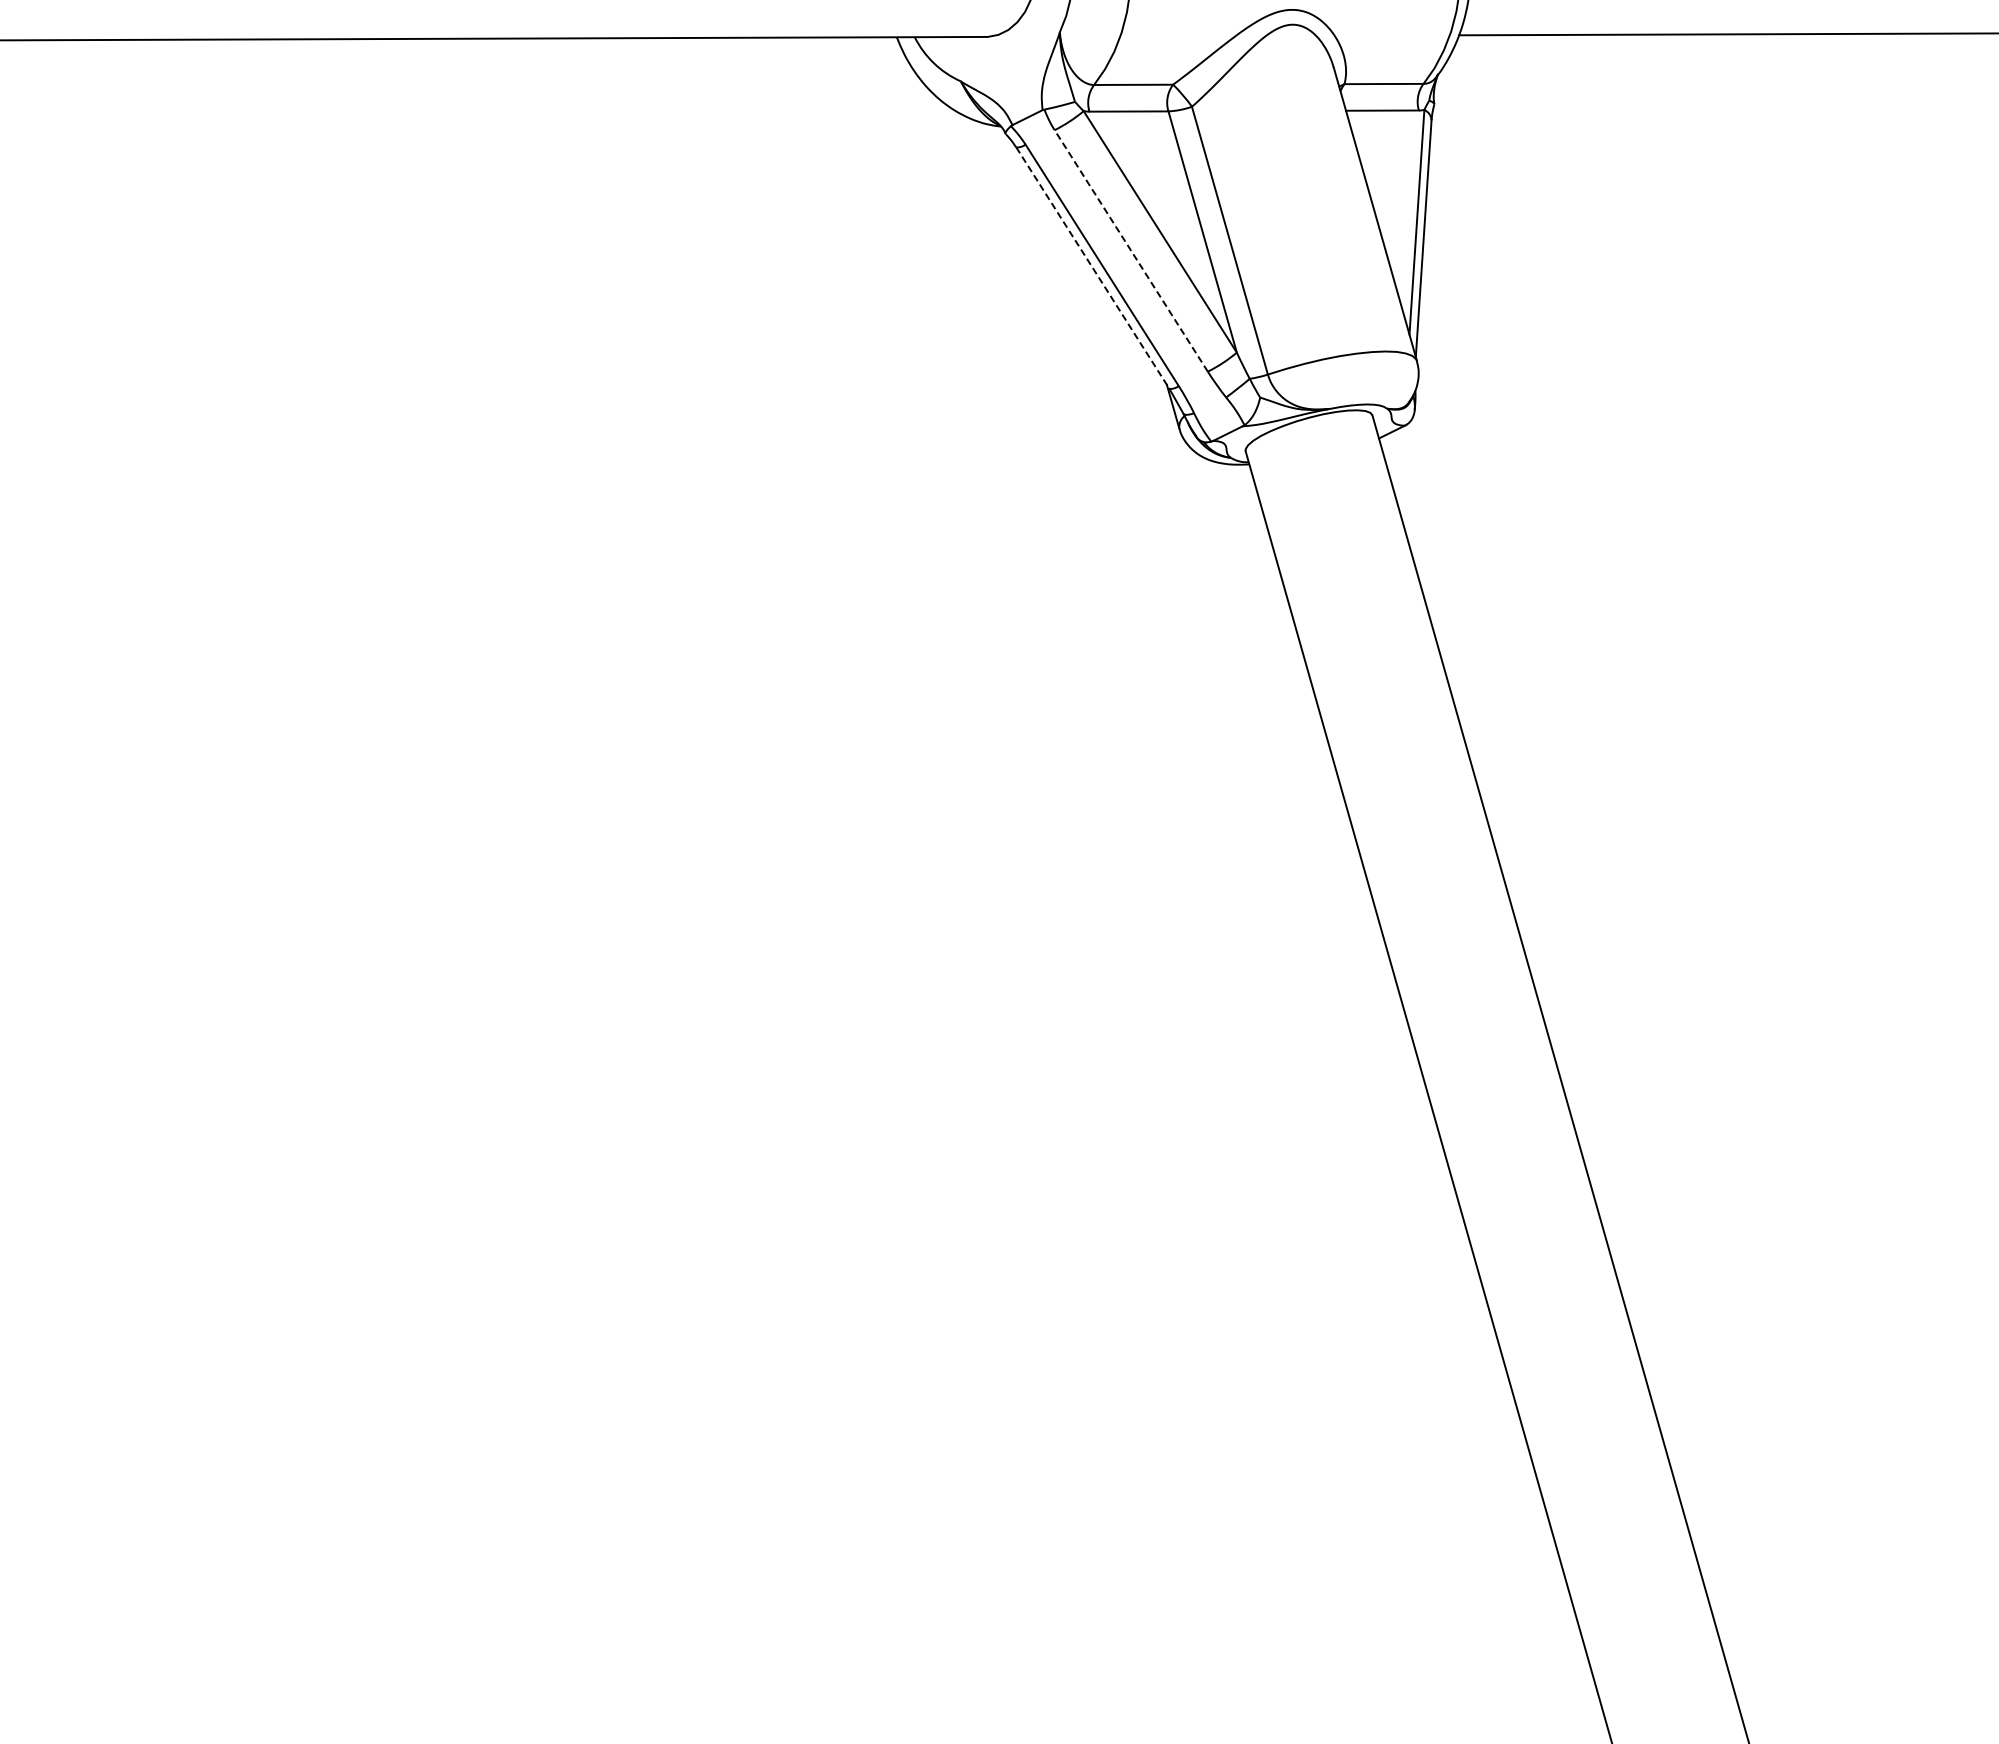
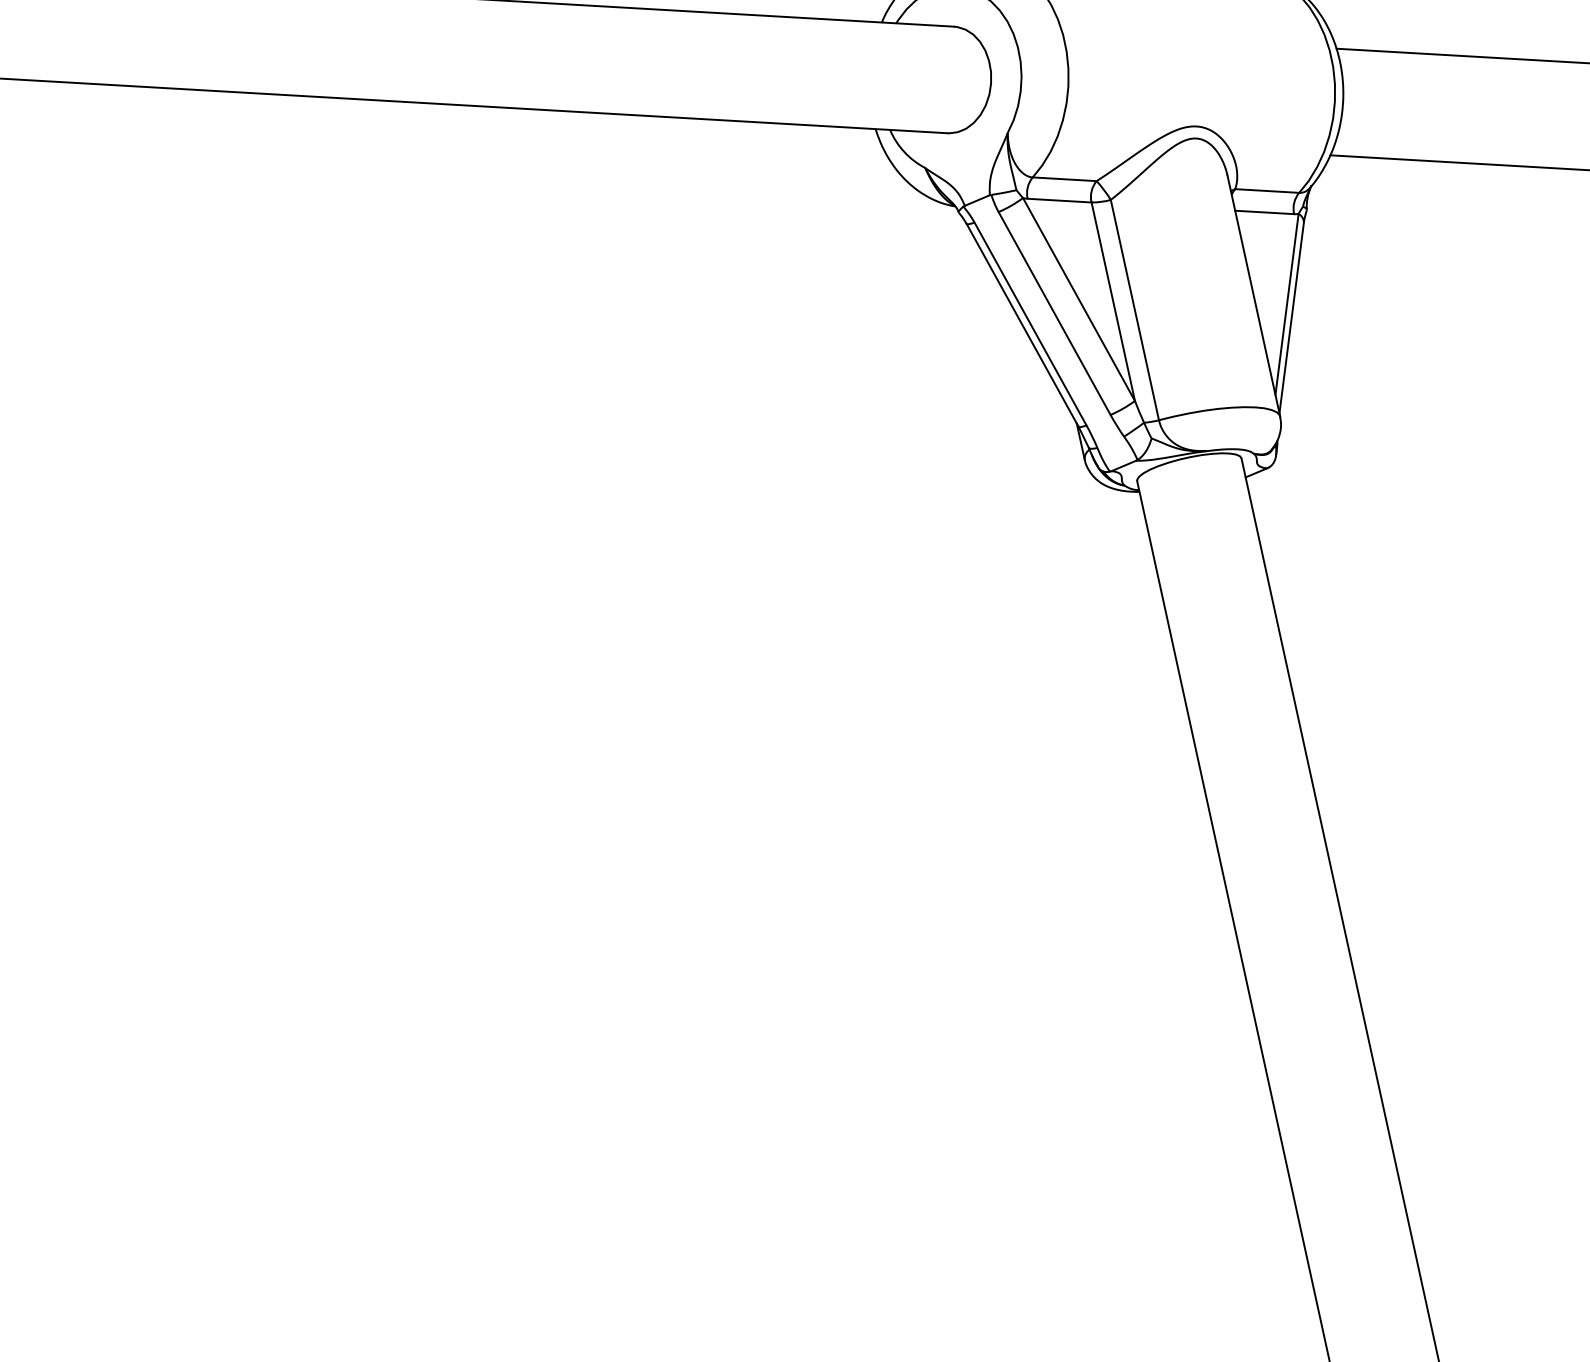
line: (1131, 250) -> (1054, 313), dashed -> solid
line: (1092, 268) -> (1022, 325), dashed -> solid

